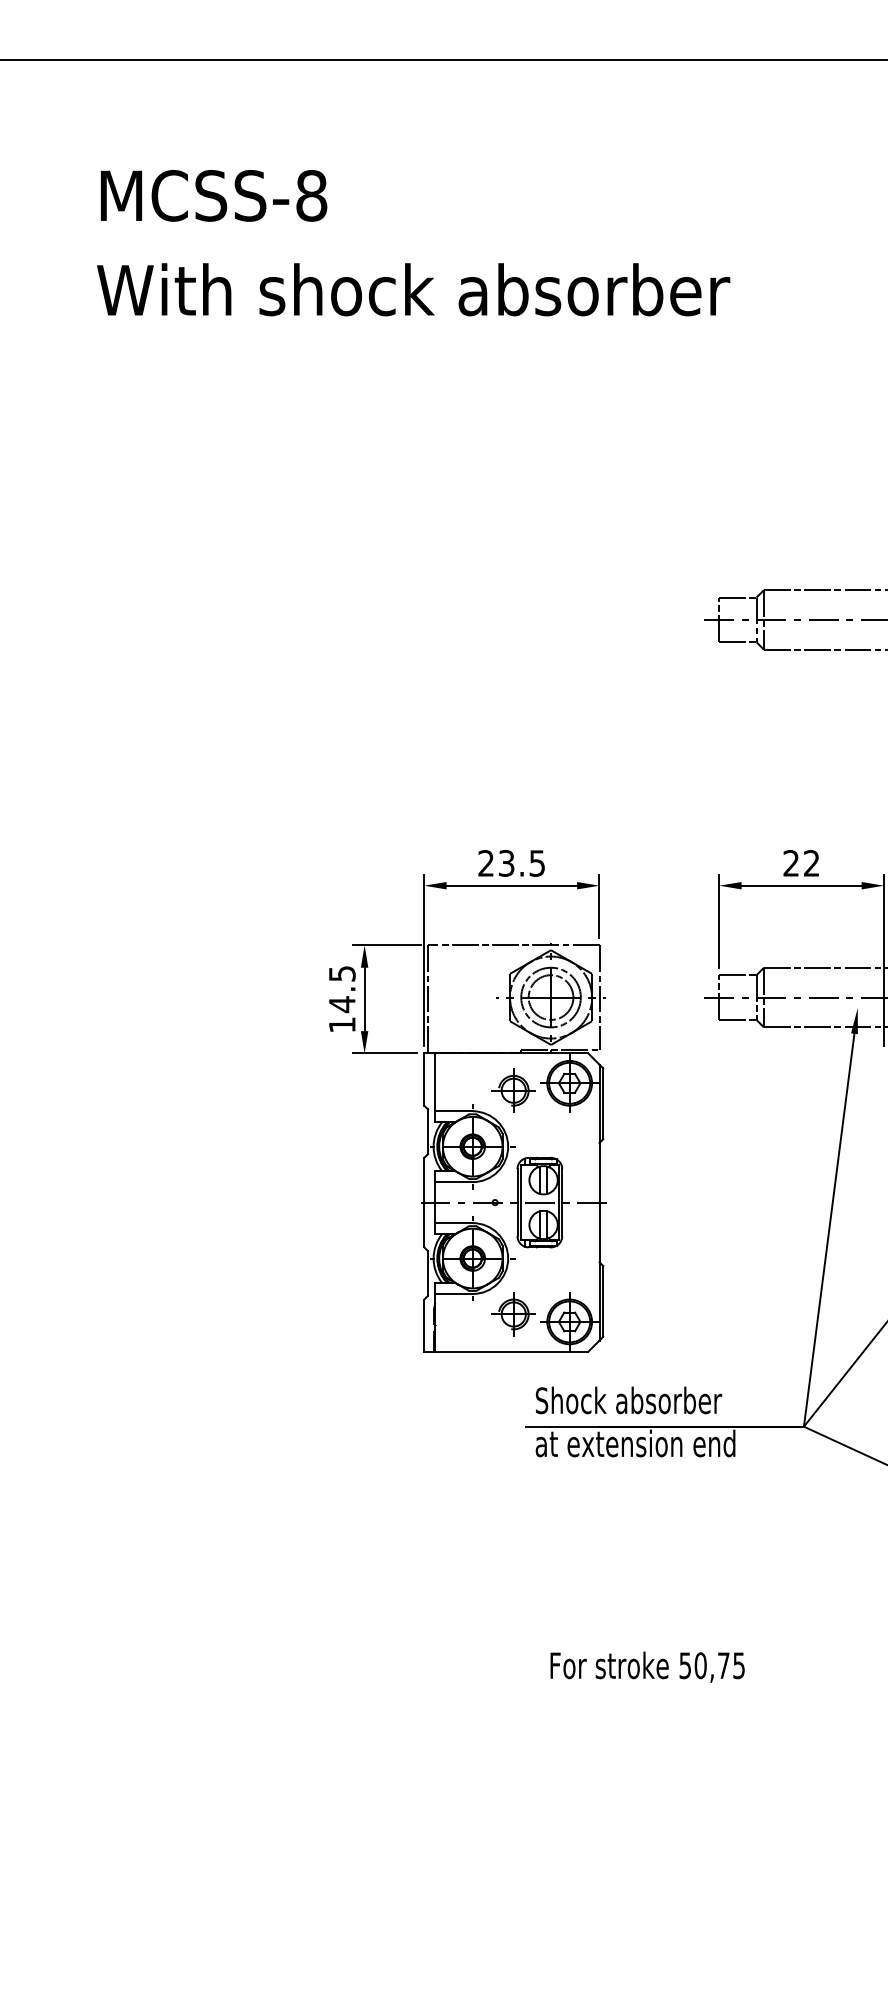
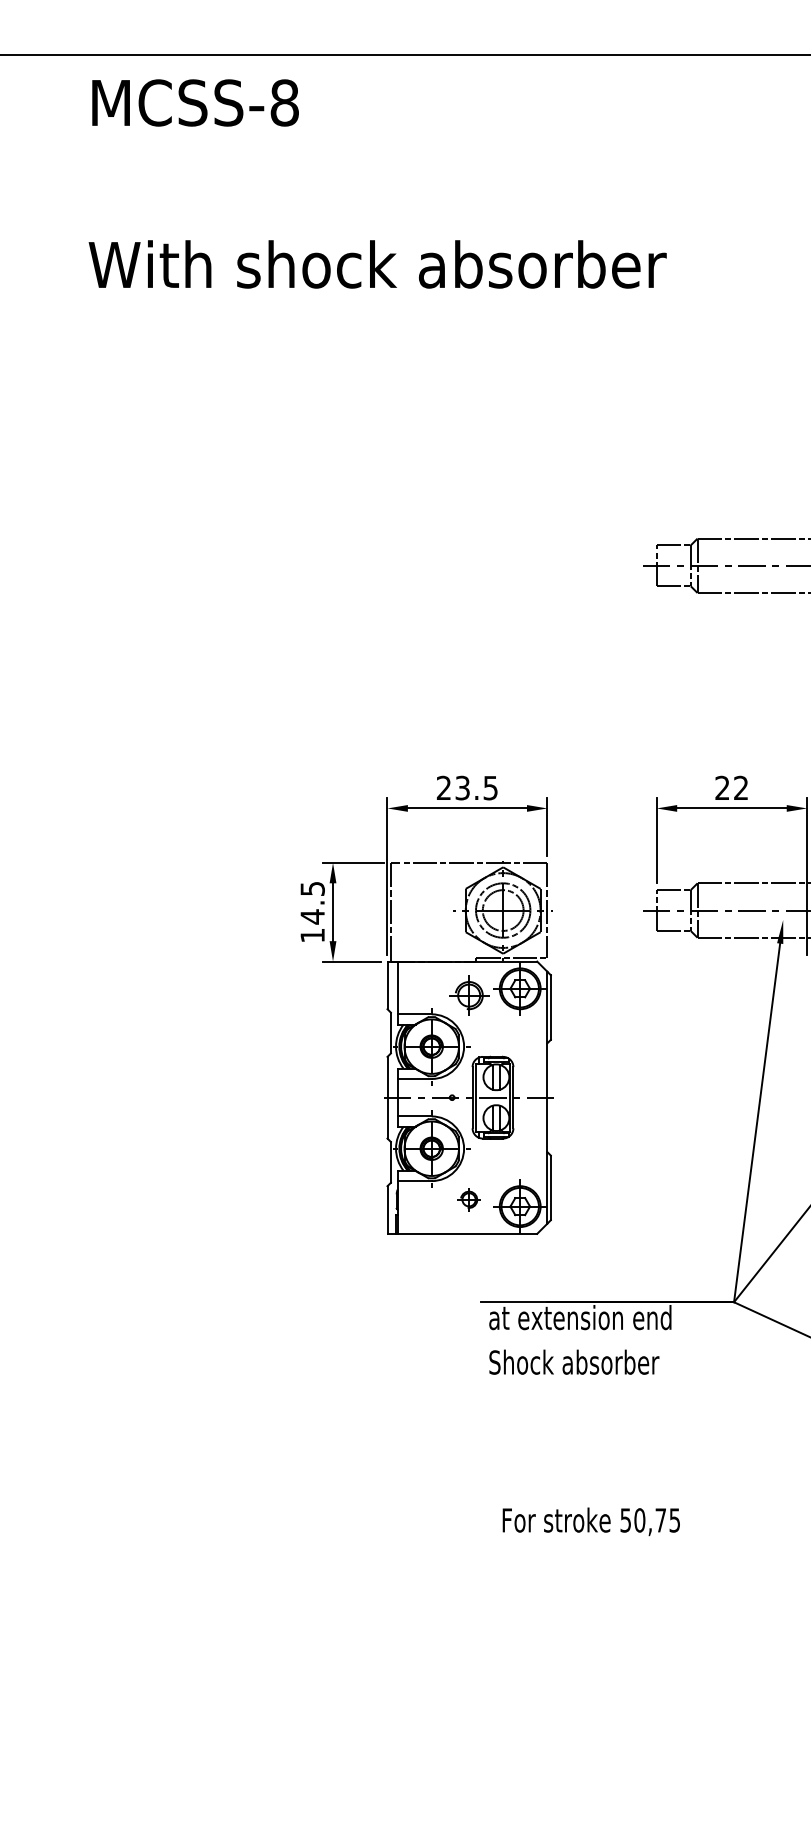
text: (214, 195) -> (196, 102), moved
part: (513, 1314) -> (468, 1199), size x0.6
text: (629, 1400) -> (574, 1362), moved

